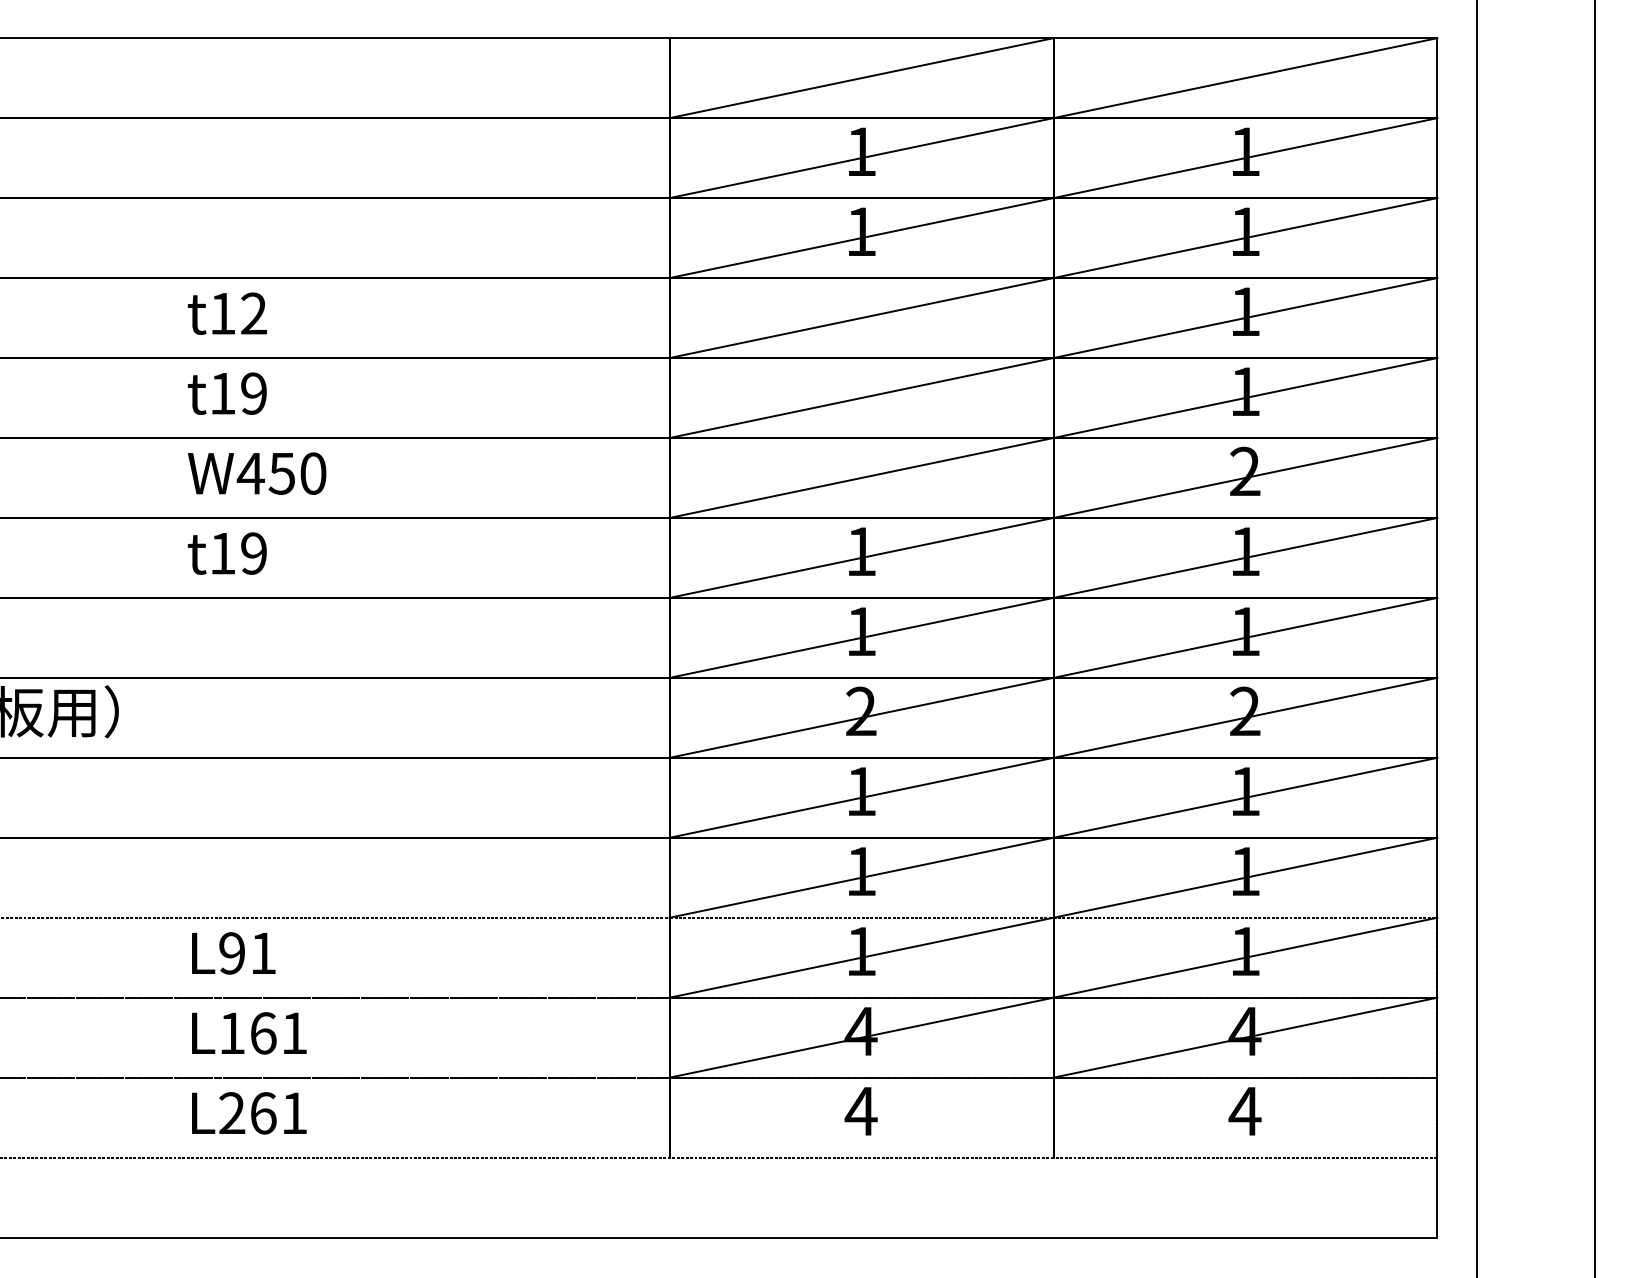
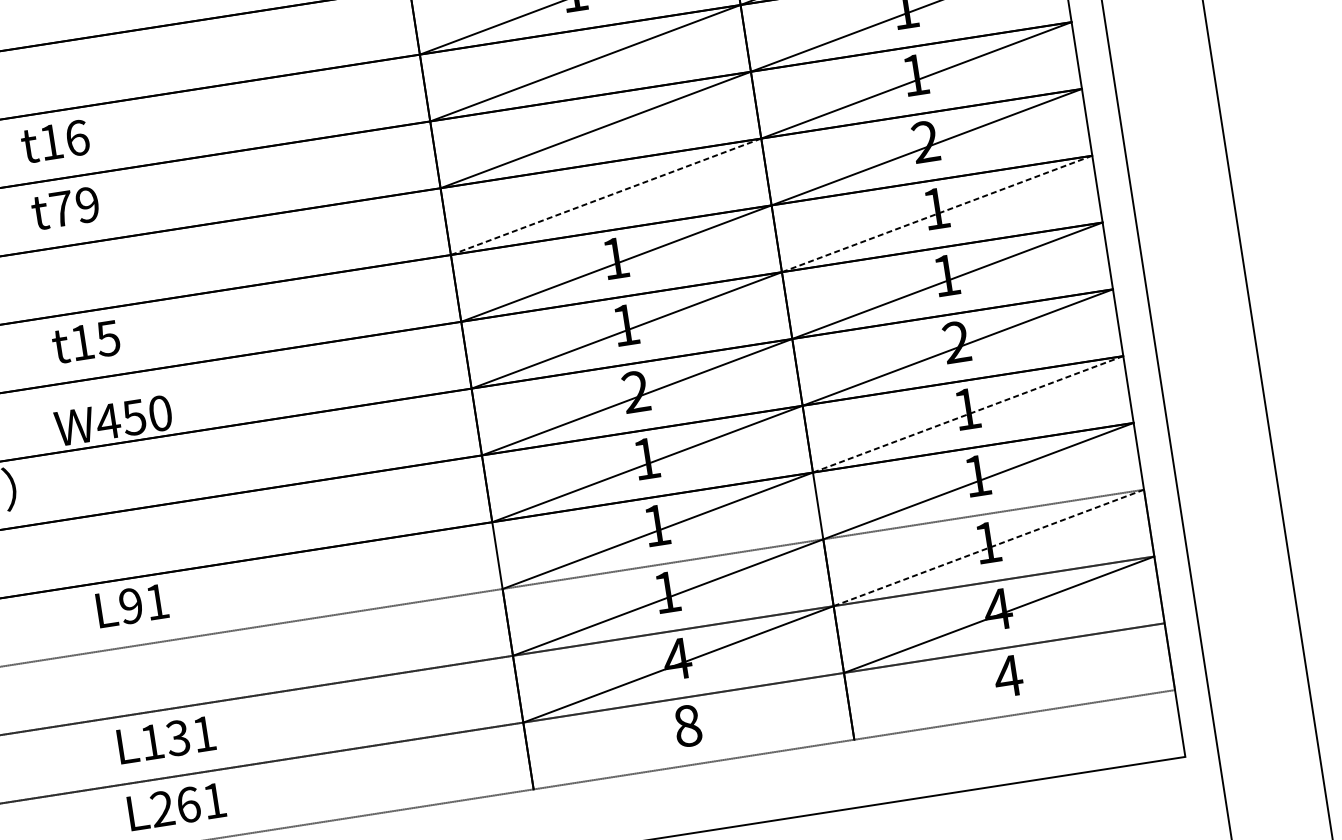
text: (254, 313) -> (77, 137), t12 -> t16
text: (222, 393) -> (61, 208), t19 -> t79
text: (257, 473) -> (113, 420), moved
line: (861, 478) -> (606, 197), solid -> dashed
text: (253, 553) -> (107, 338), t19 -> t15
line: (1244, 558) -> (936, 214), solid -> dashed
line: (1244, 797) -> (967, 414), solid -> dashed
text: (233, 953) -> (132, 605), moved
line: (1244, 957) -> (988, 547), solid -> dashed
text: (263, 1033) -> (178, 738), L161 -> L131
text: (860, 1111) -> (687, 726), 4 -> 8

